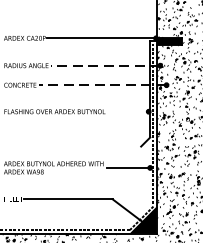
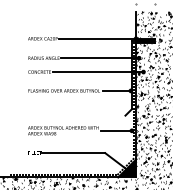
line: (106, 66) -> (100, 58), dashed -> solid
line: (101, 85) -> (97, 72), dashed -> solid
line: (128, 111) -> (116, 90), added

